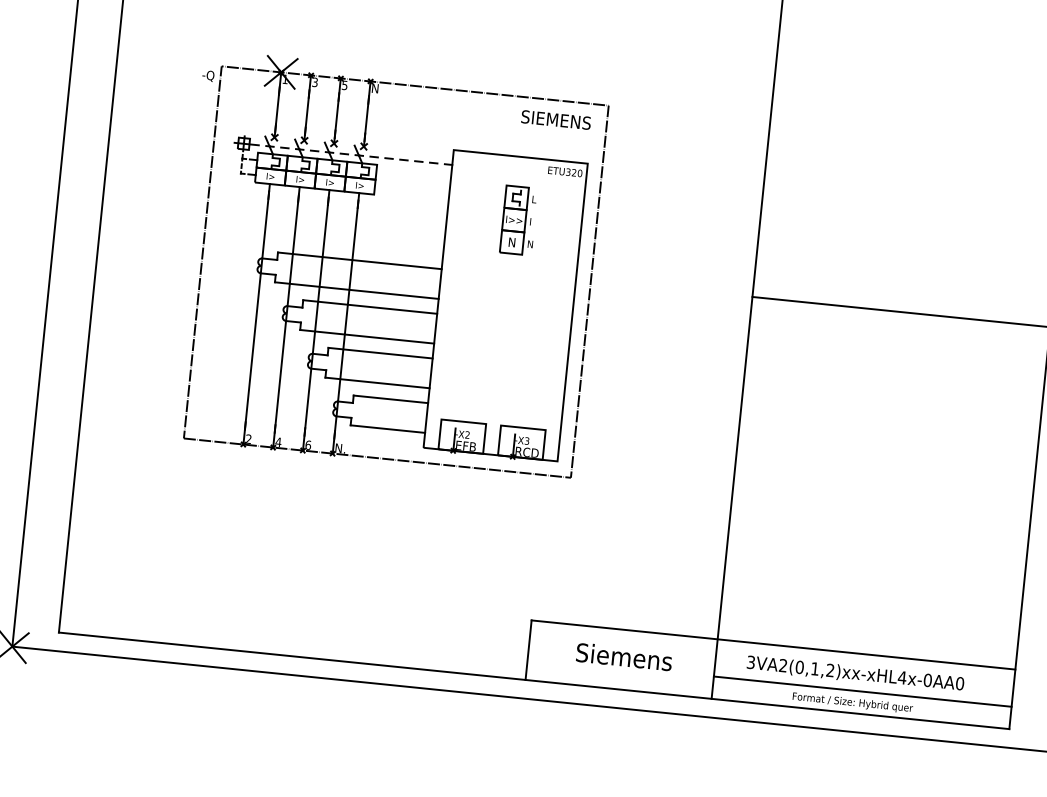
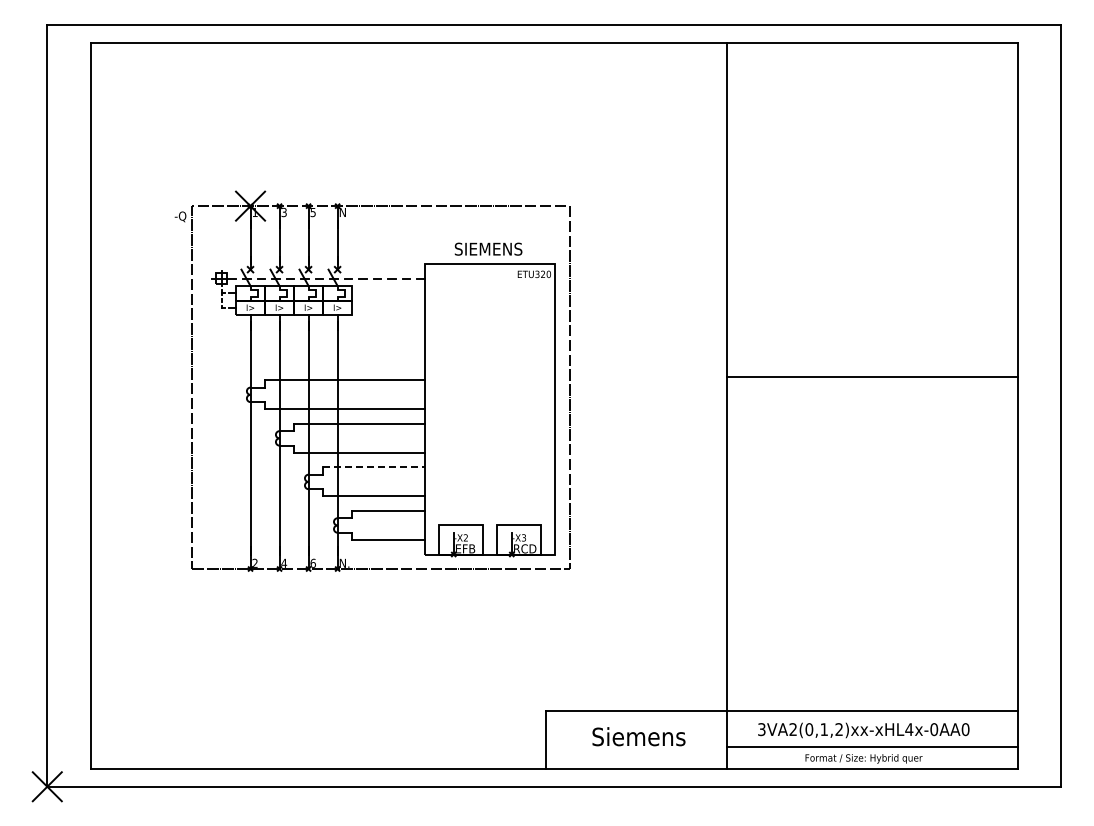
text: (556, 119) -> (488, 248), moved
part: (519, 220) -> (494, 325), removed
line: (380, 353) -> (373, 467), solid -> dashed

